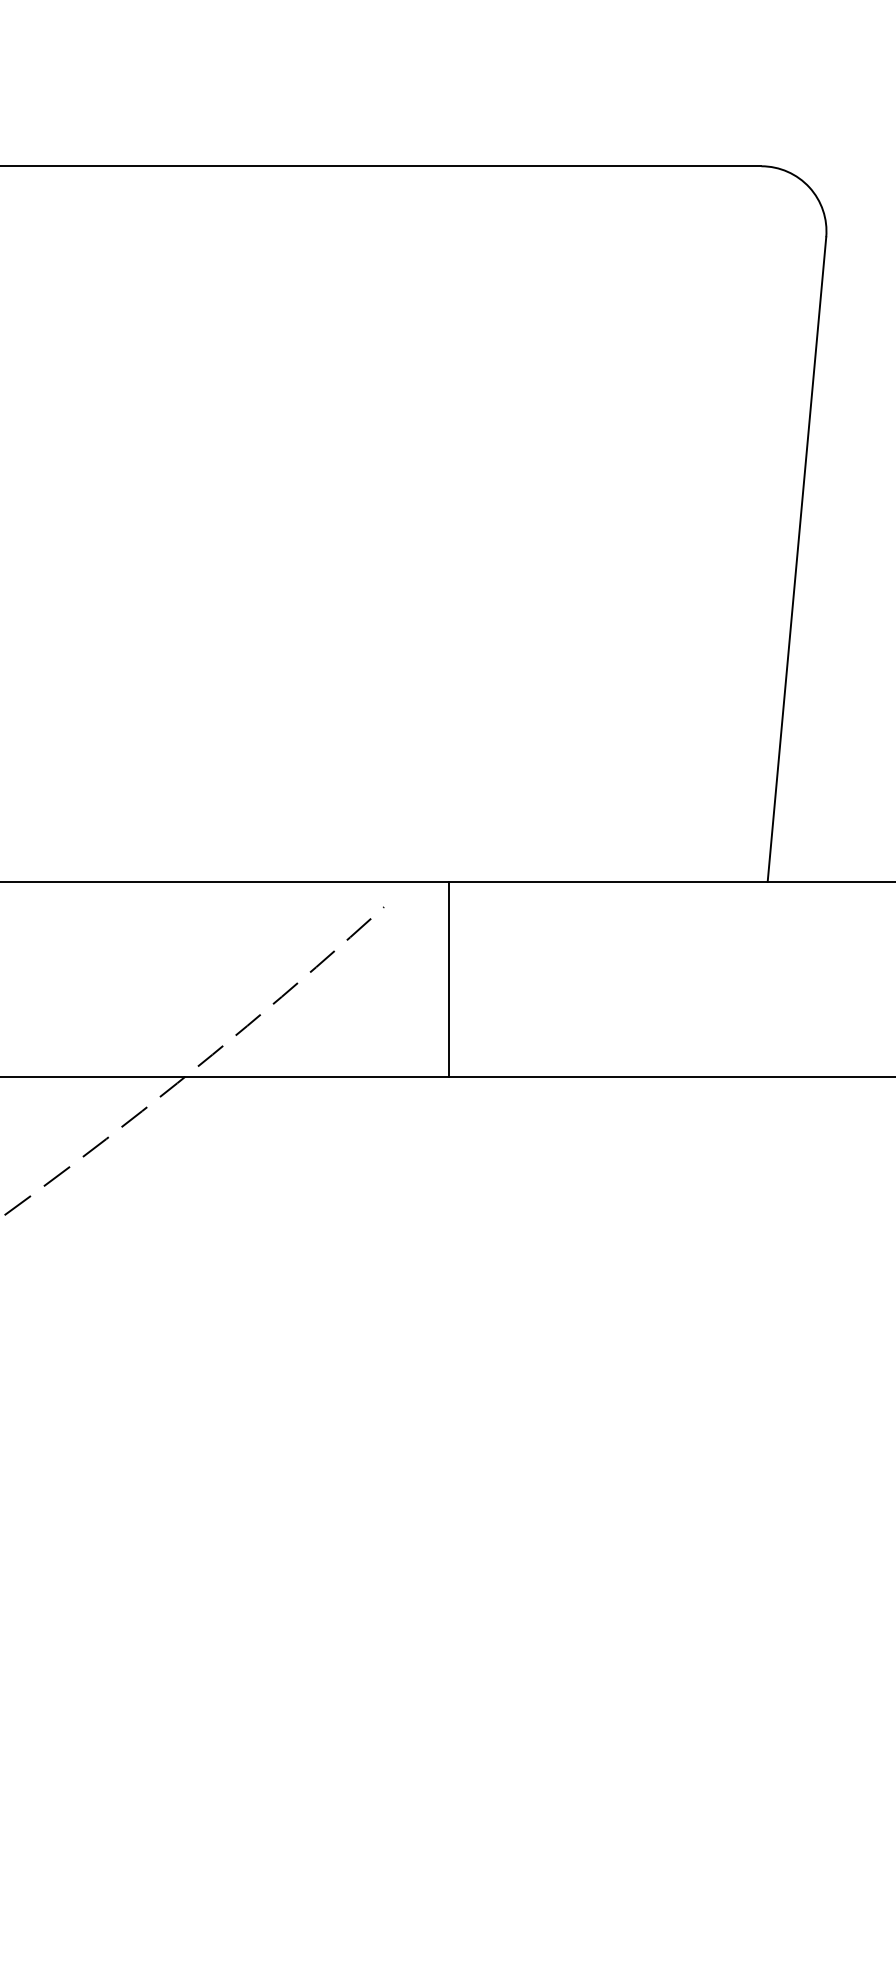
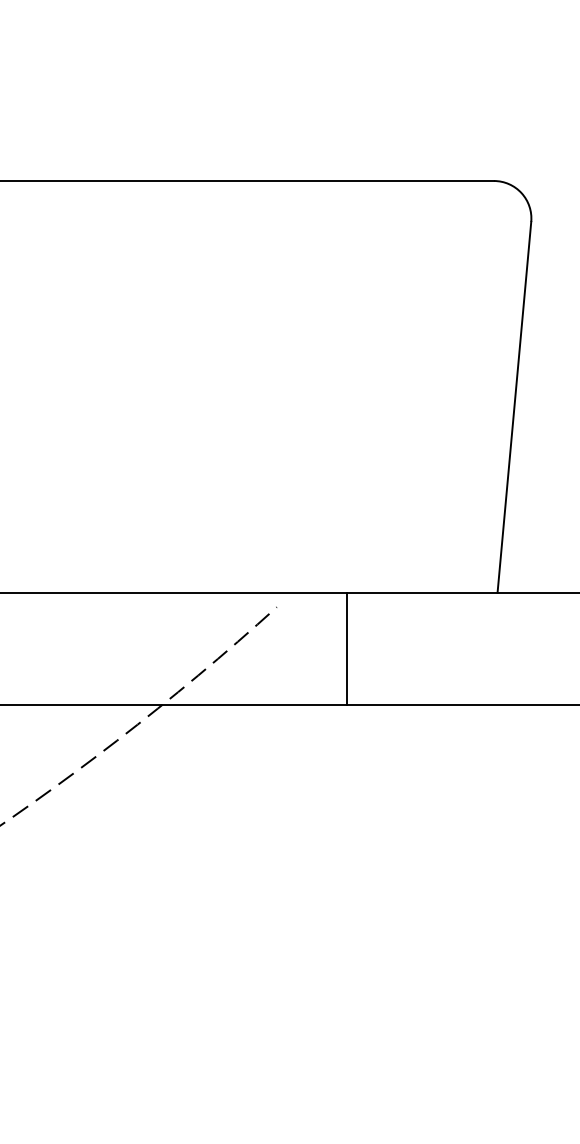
line: (449, 978) -> (347, 648), moved

